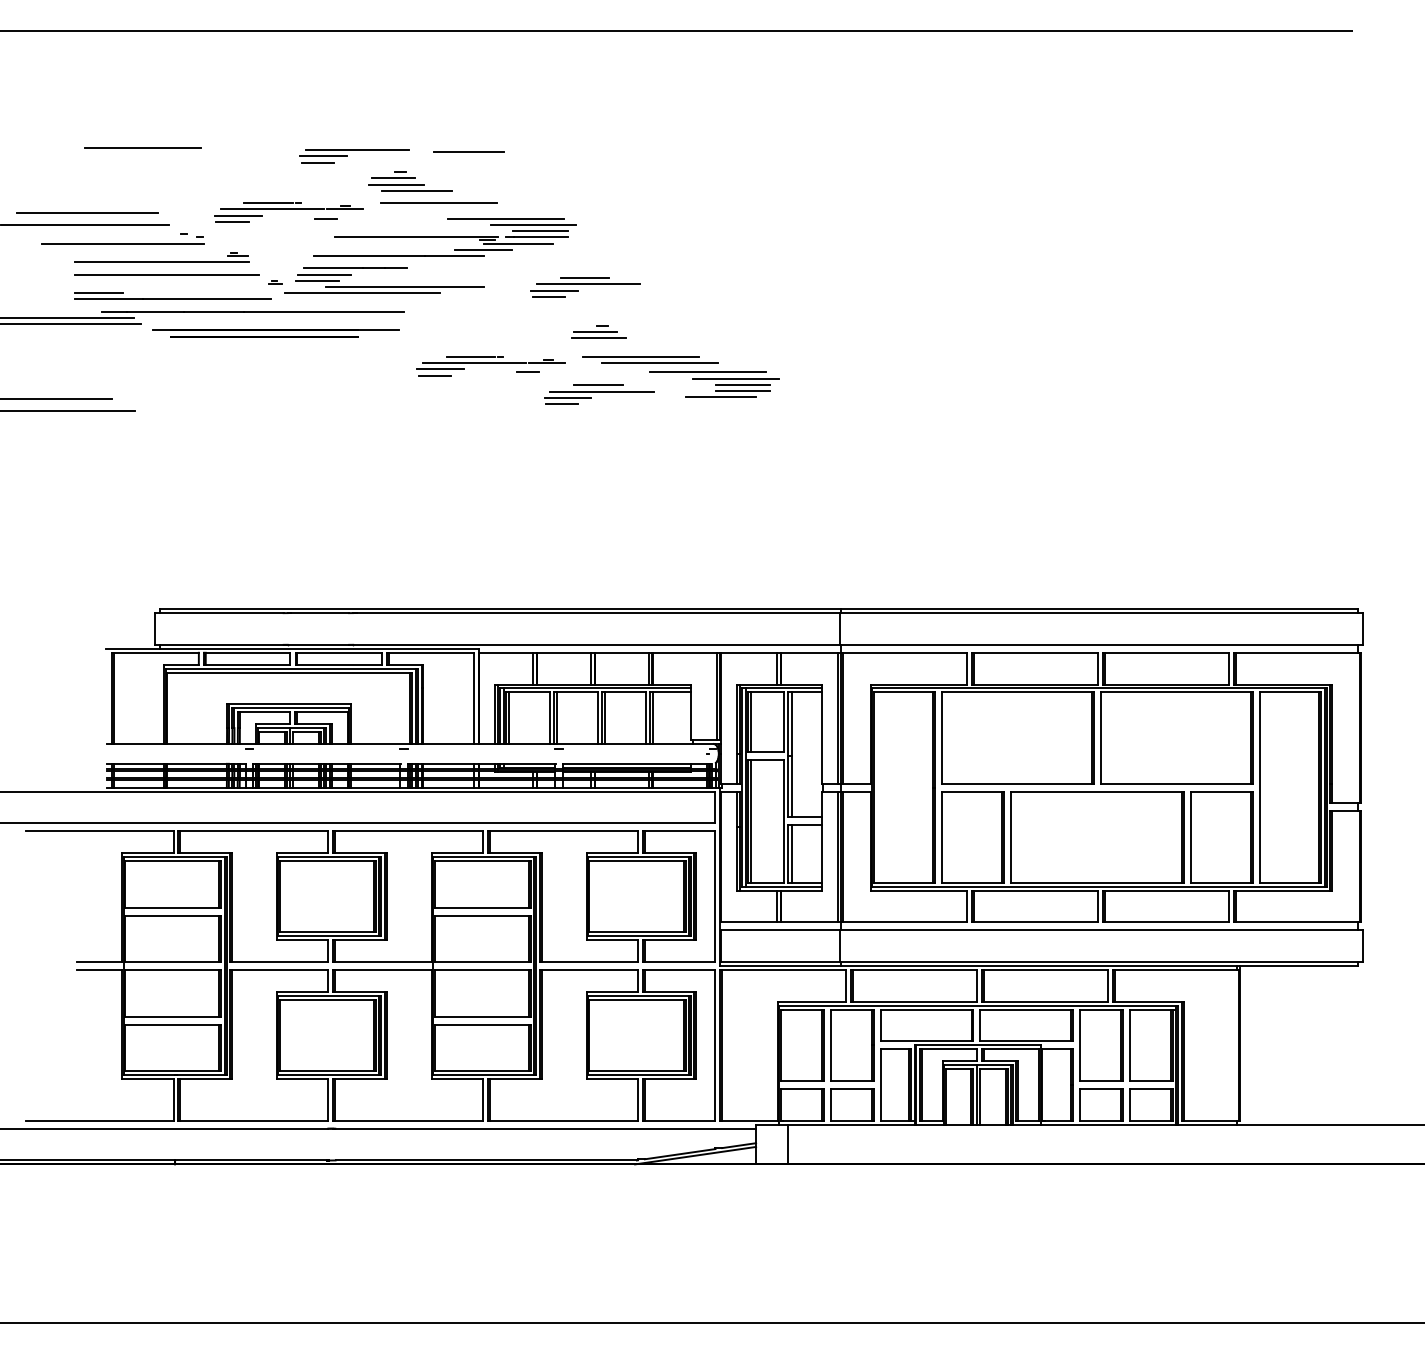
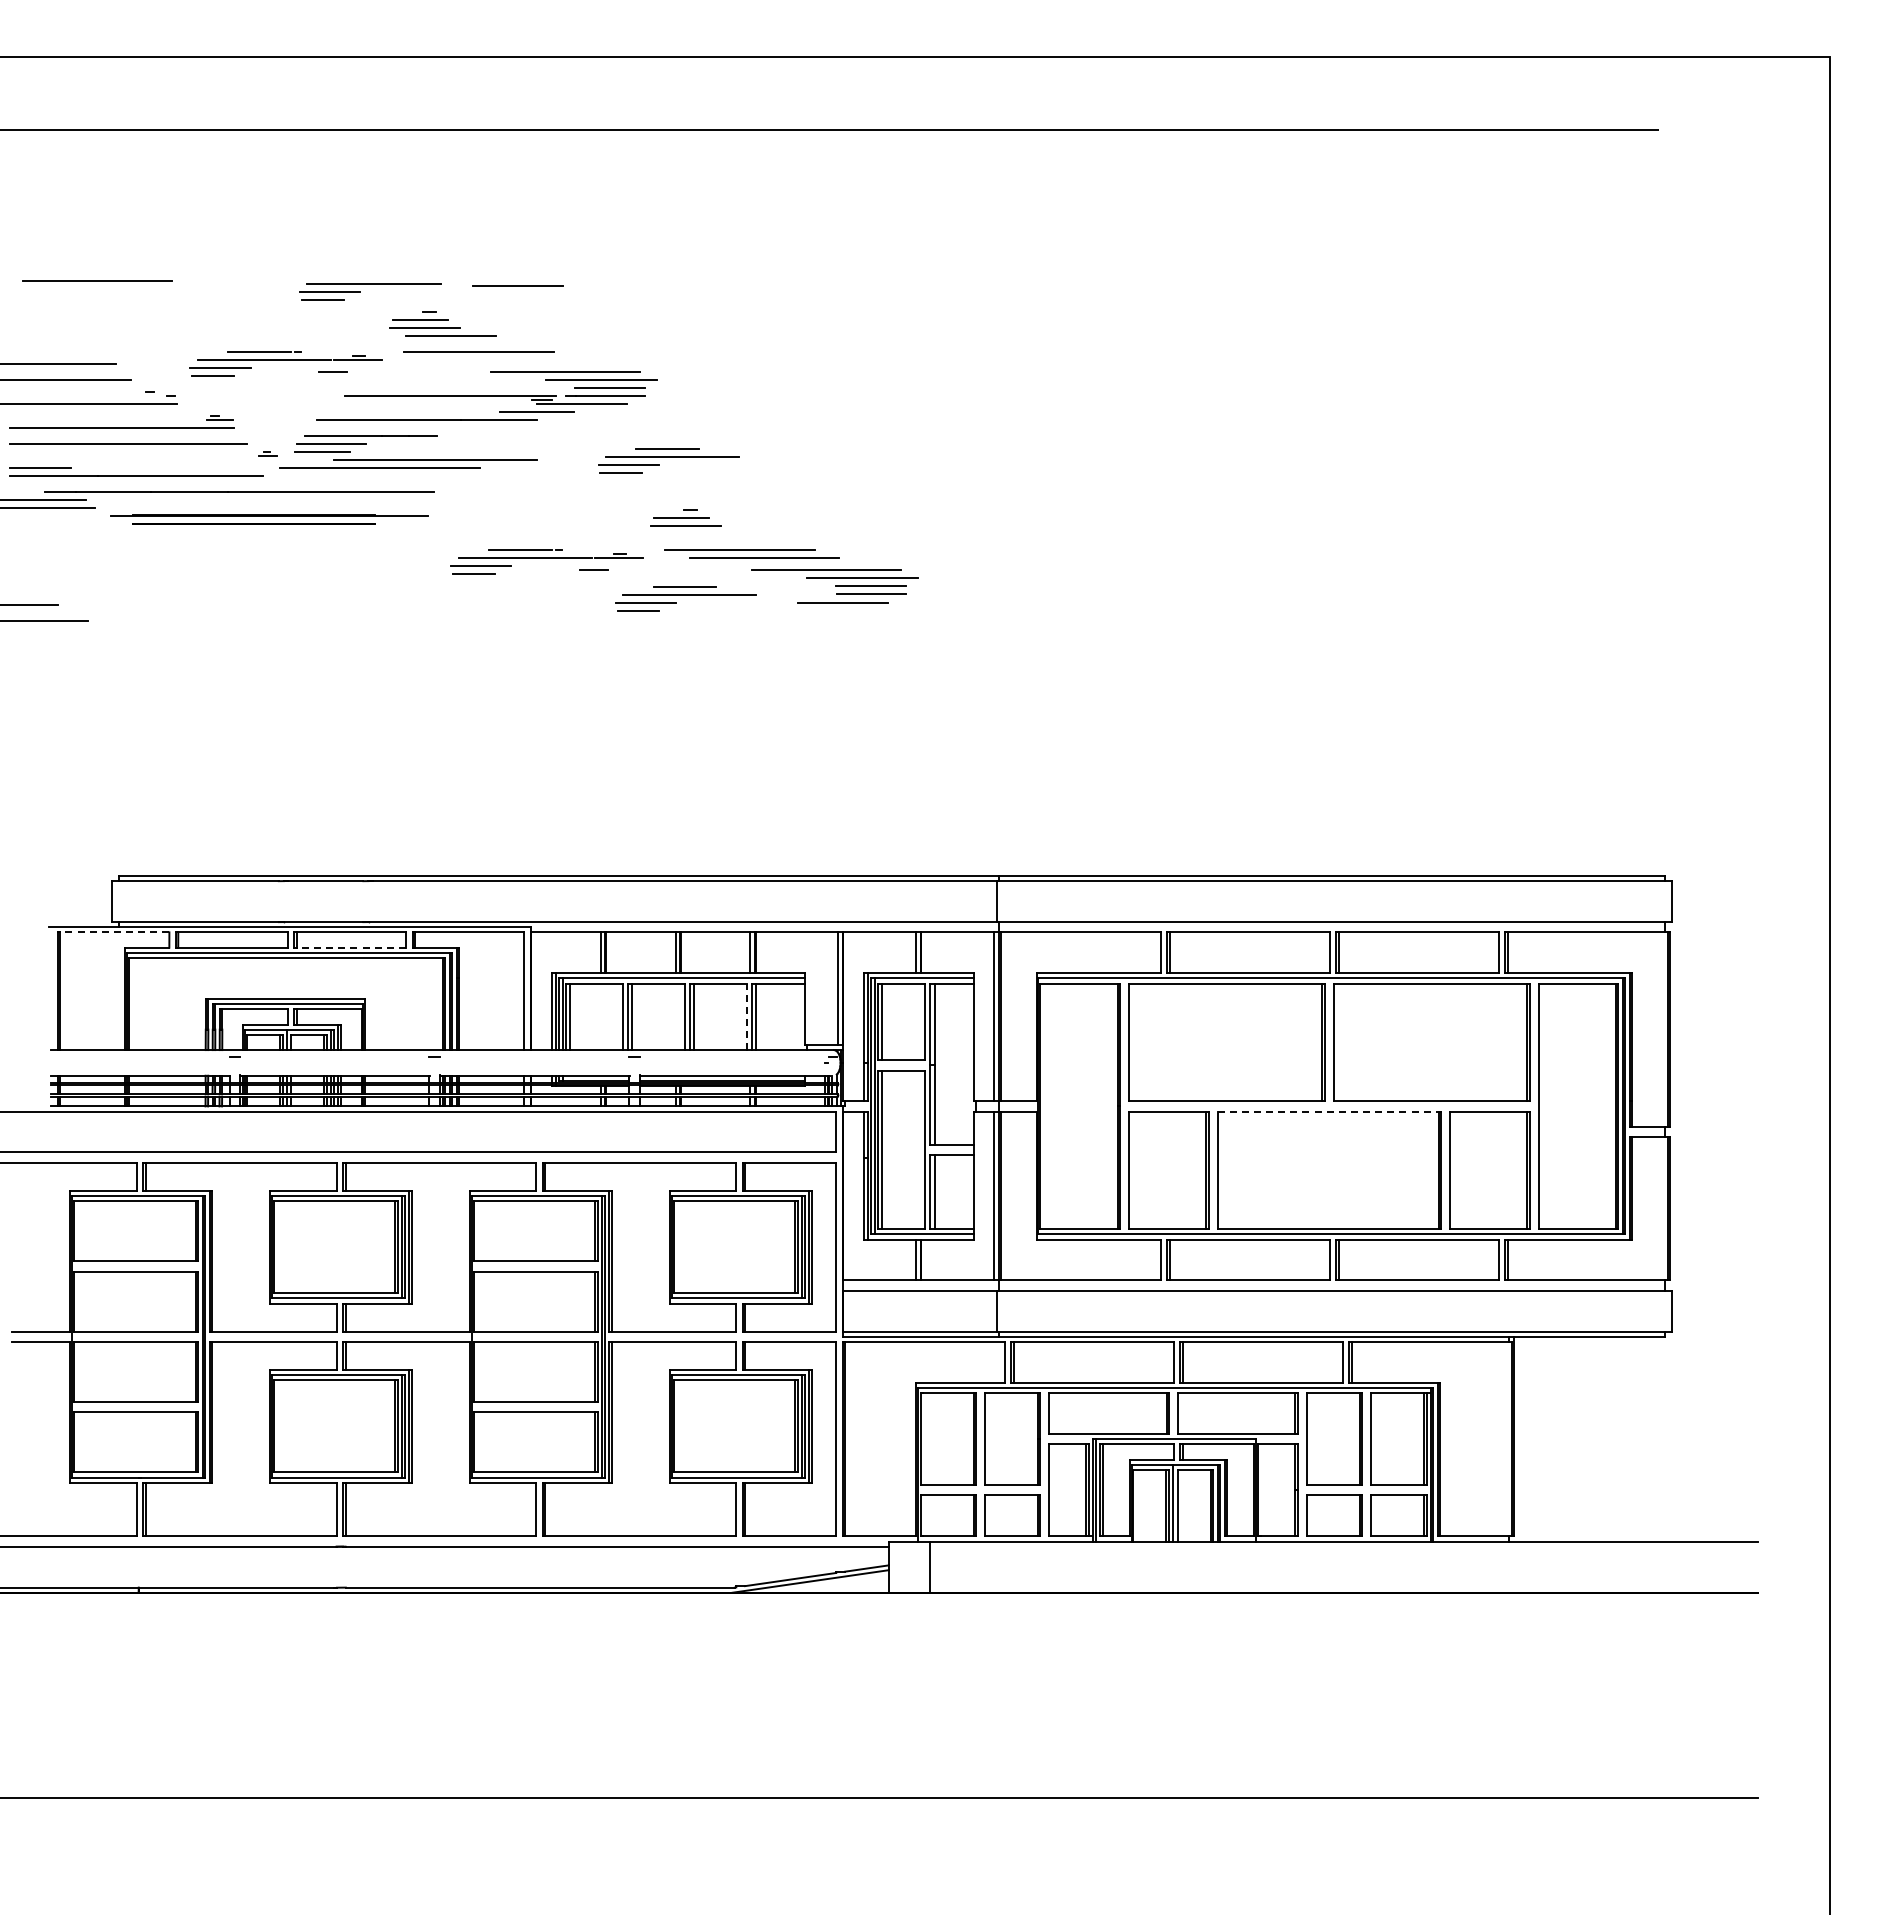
line: (156, 652) -> (114, 932), solid -> dashed
line: (339, 664) -> (351, 947), solid -> dashed
line: (645, 717) -> (746, 1016), solid -> dashed
line: (1096, 791) -> (1328, 1111), solid -> dashed

